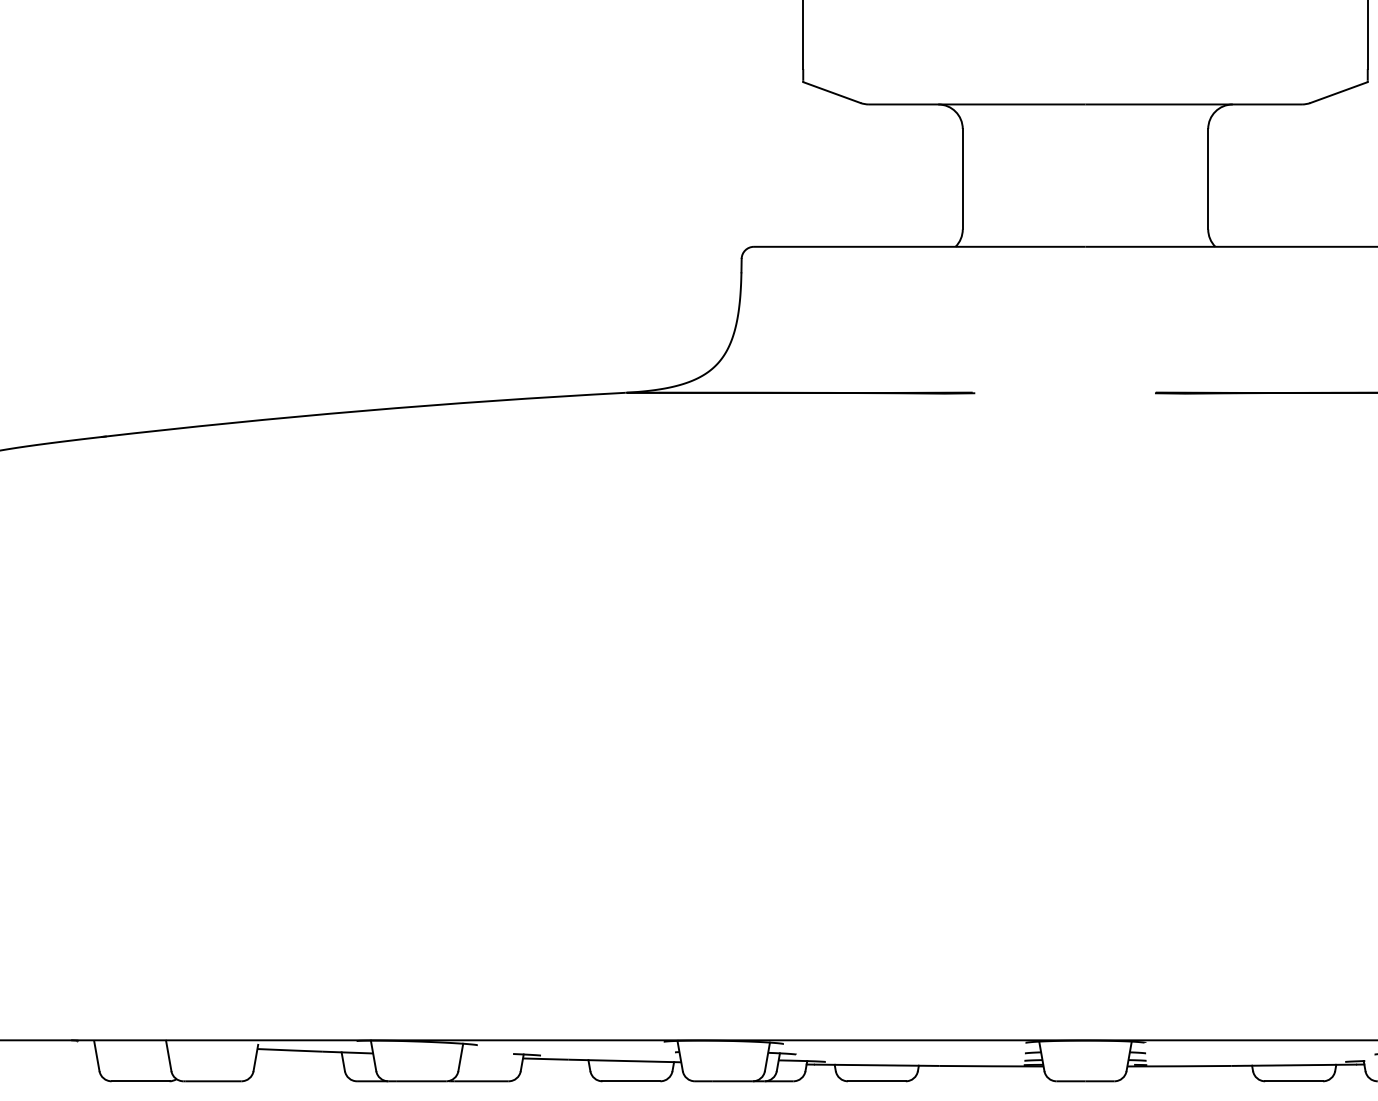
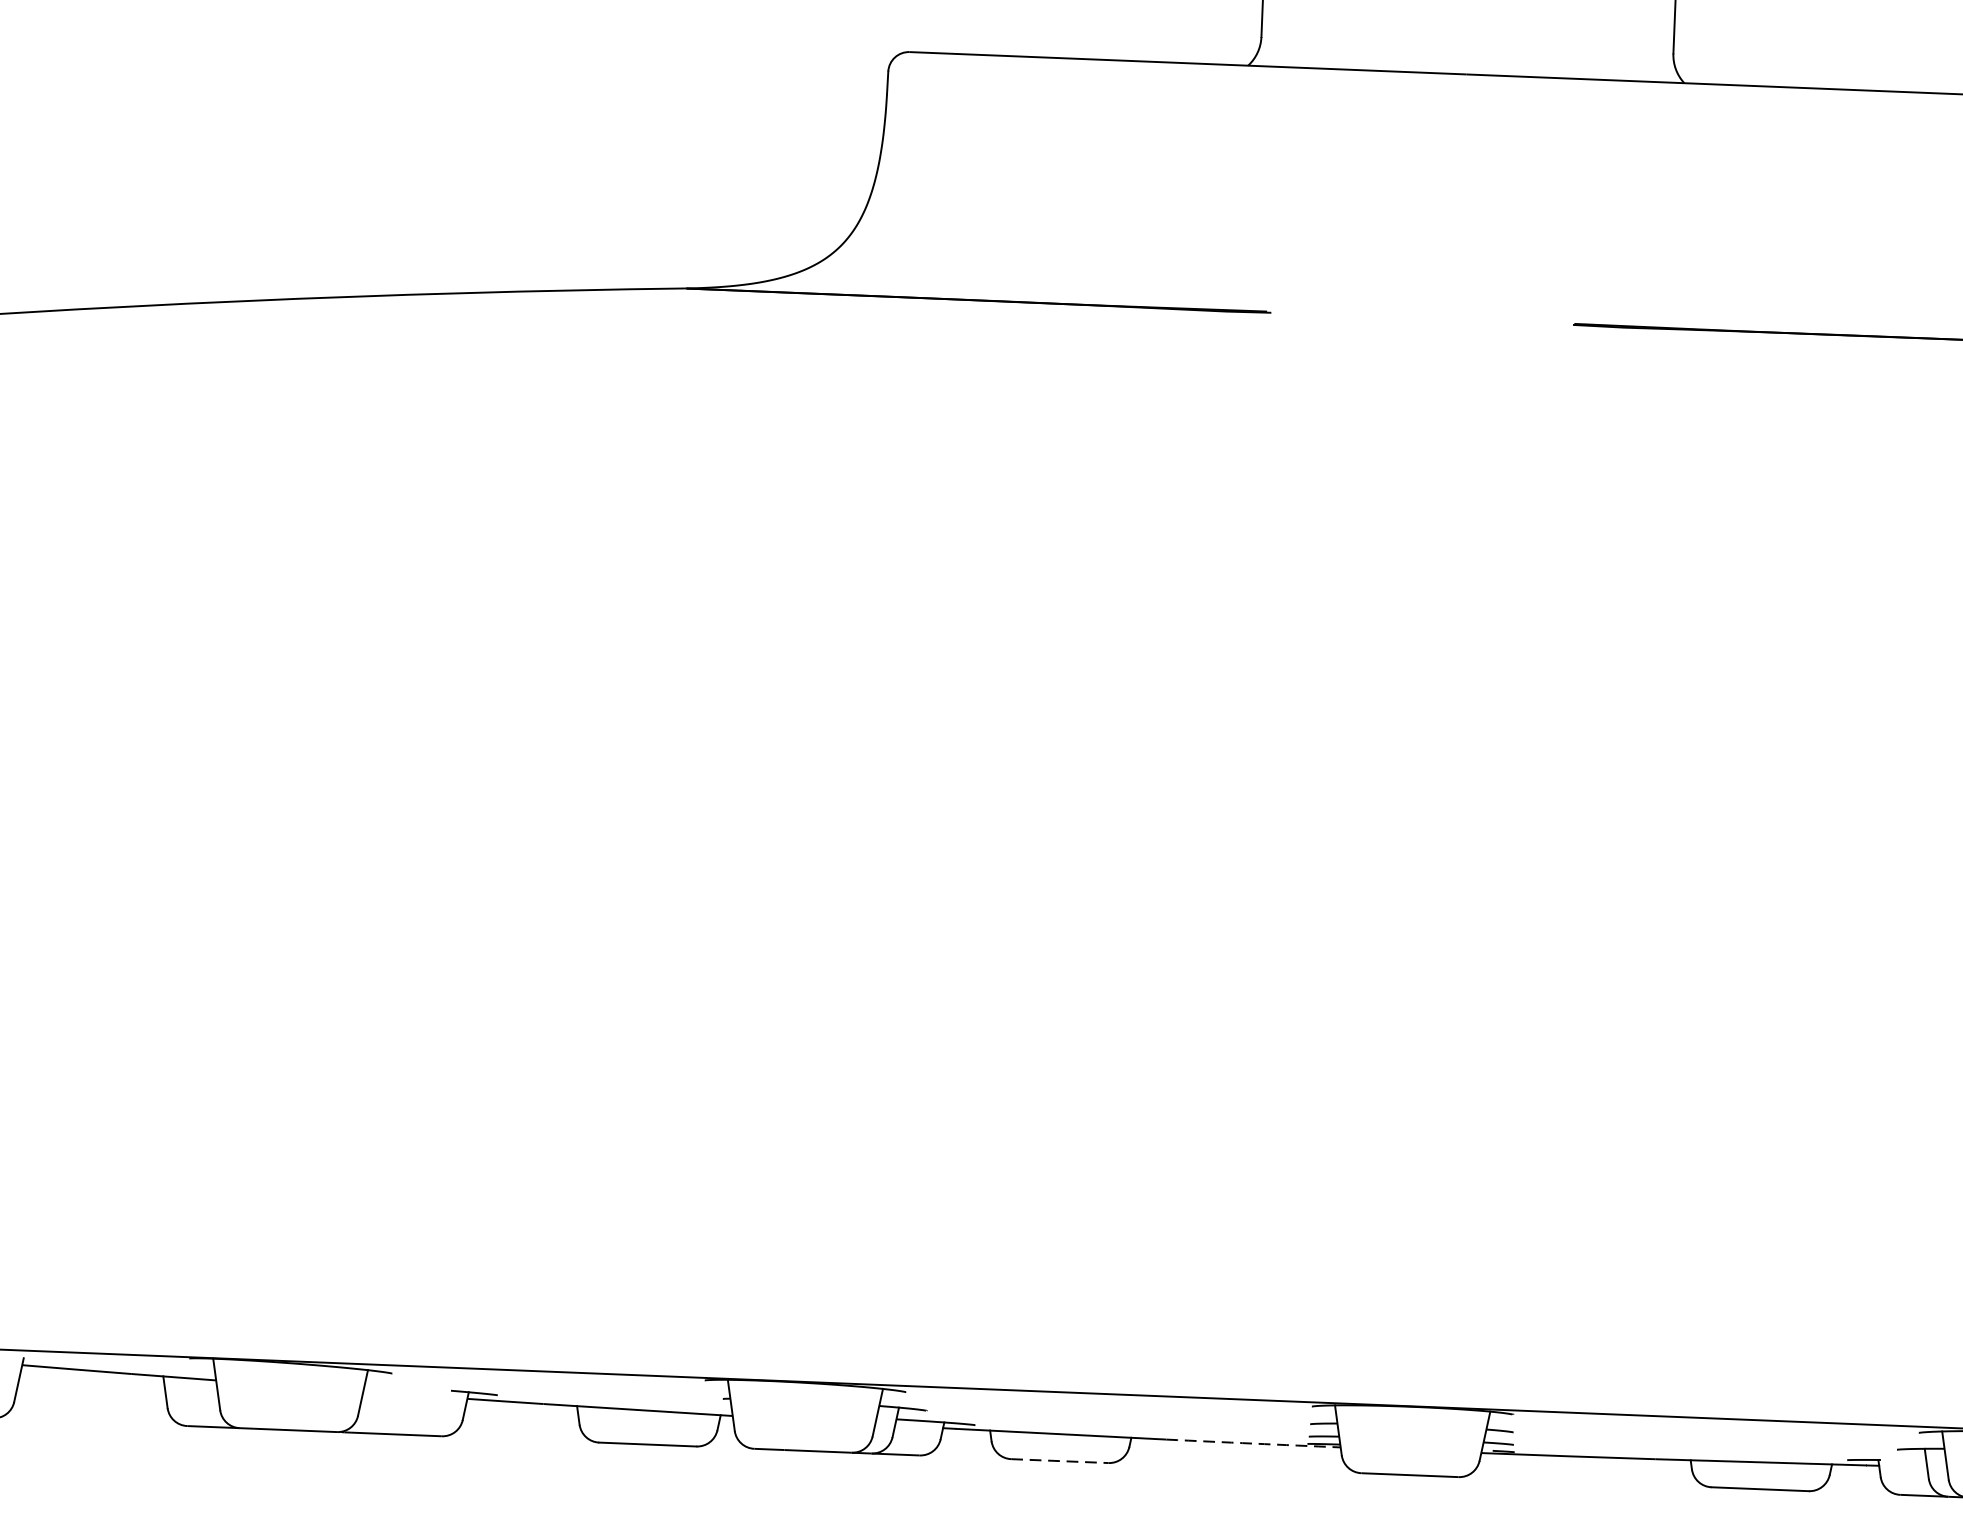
arc: (991, 1066) -> (1253, 1443), solid -> dashed
line: (876, 1081) -> (1059, 1461), solid -> dashed

